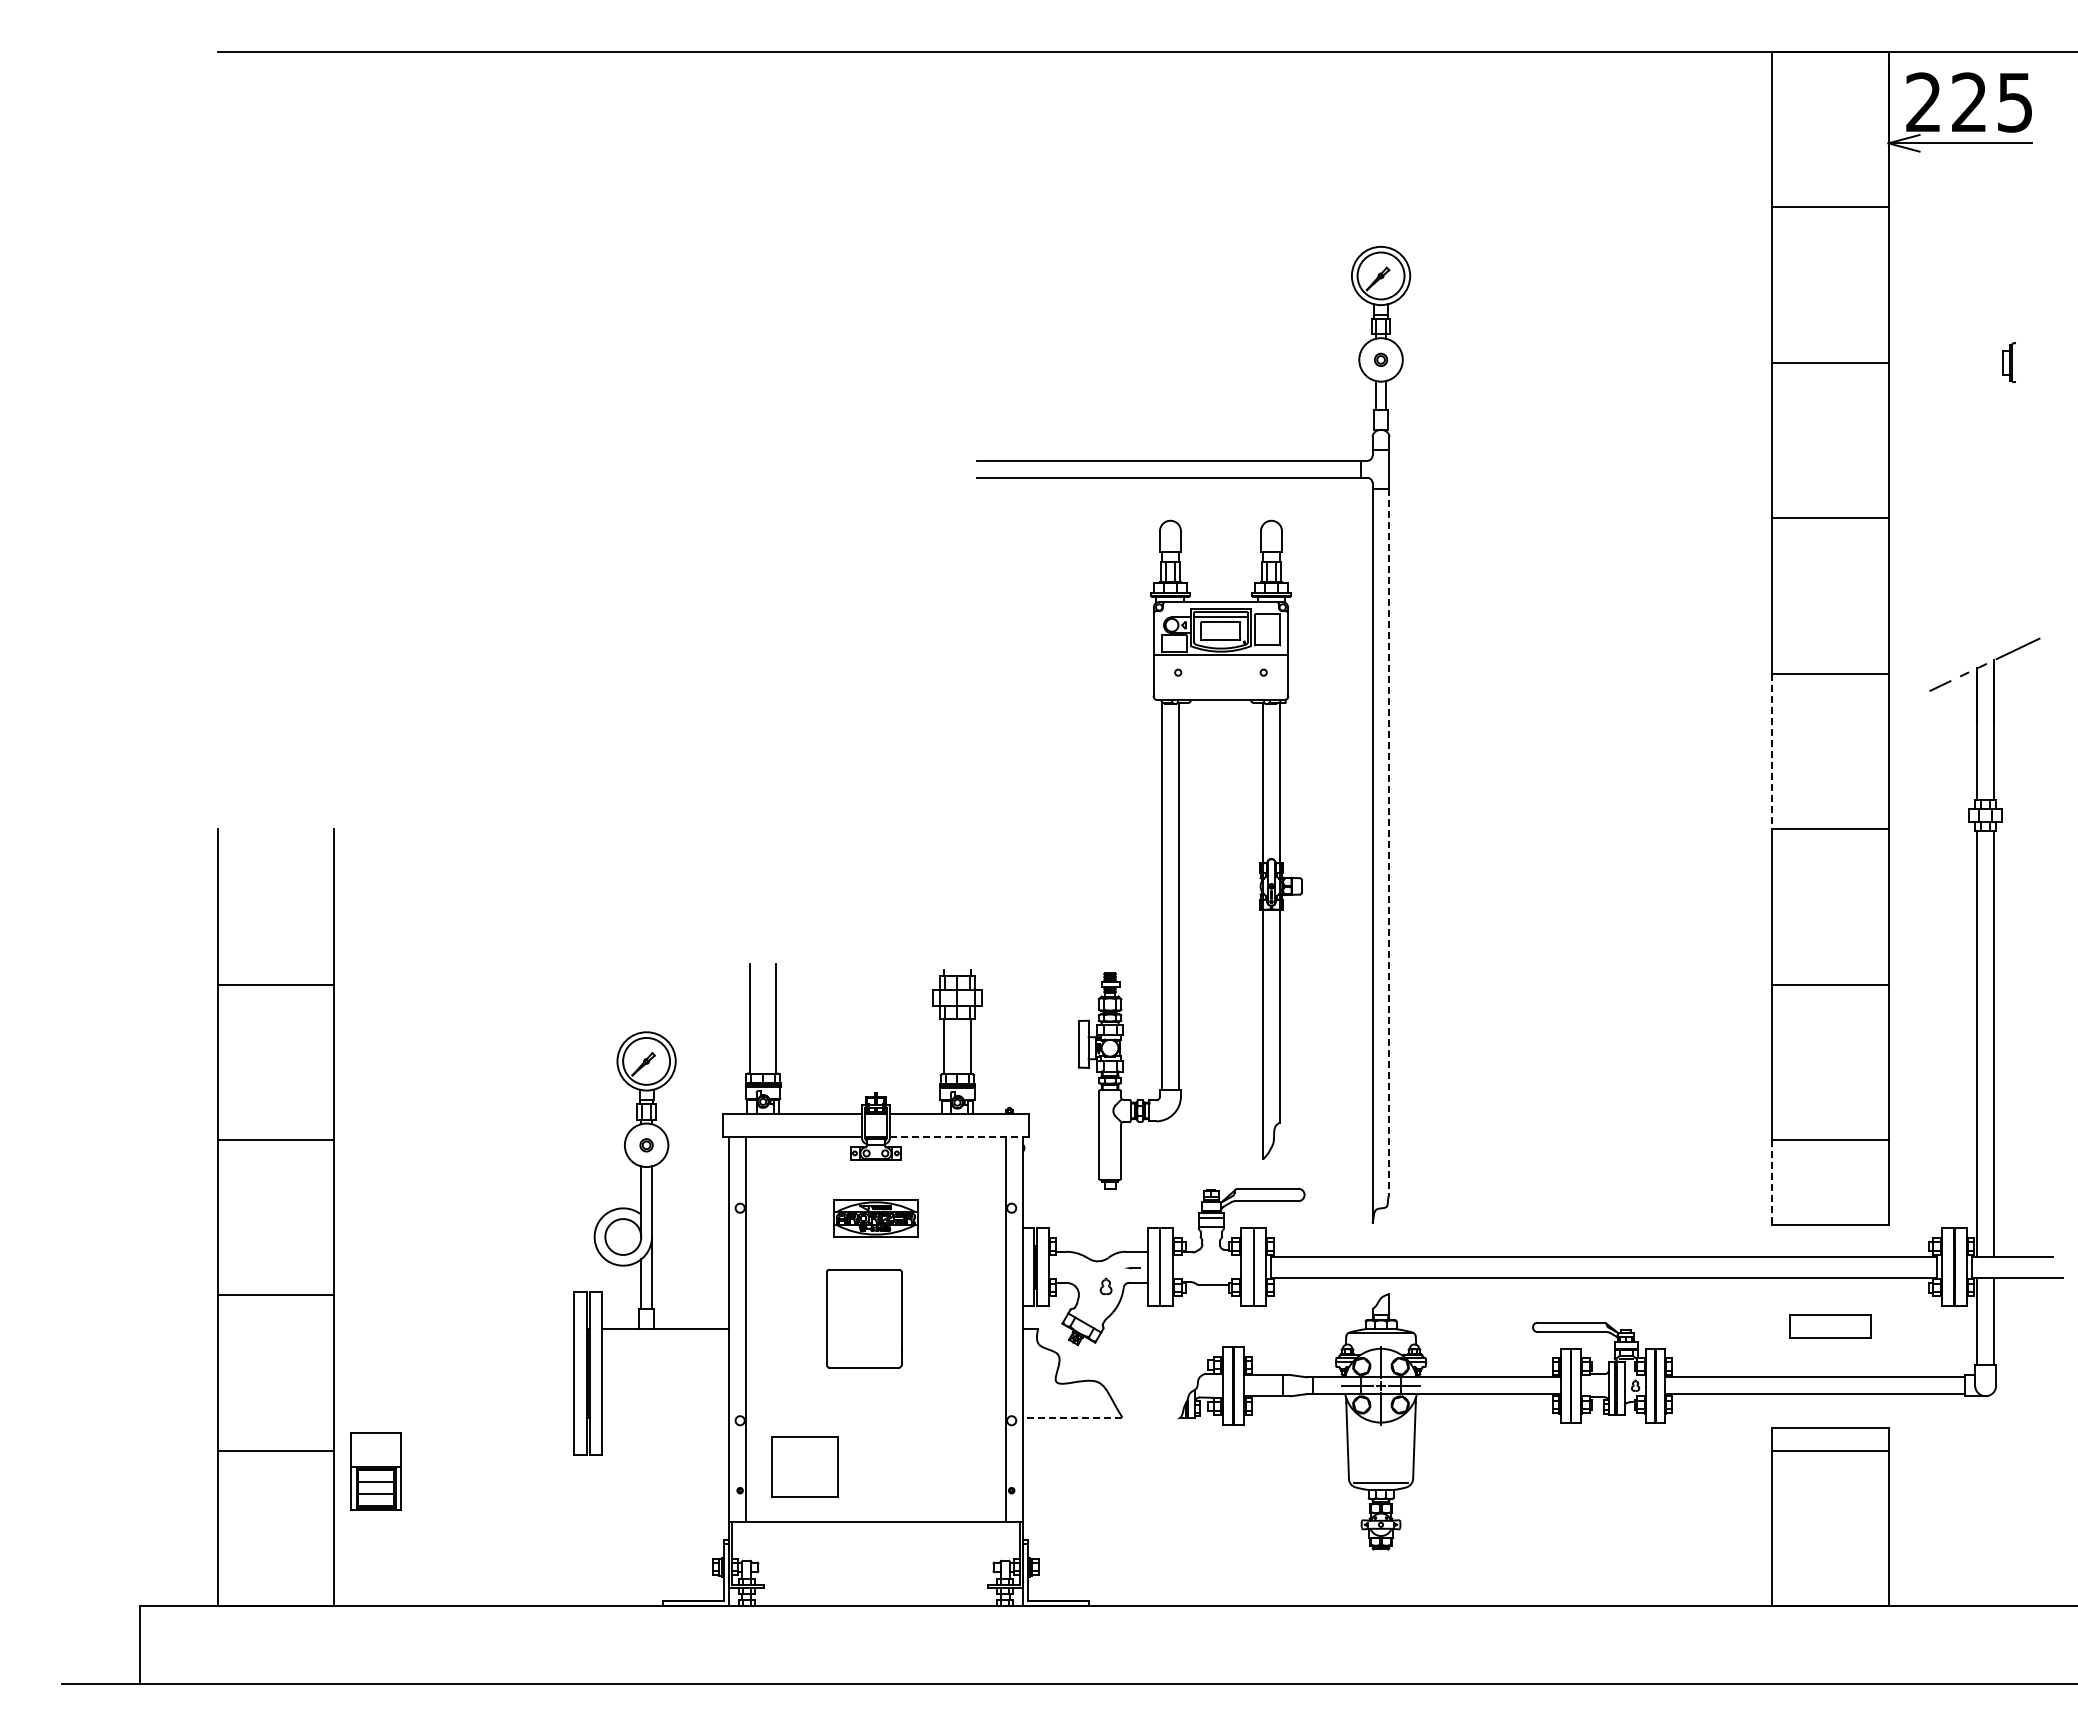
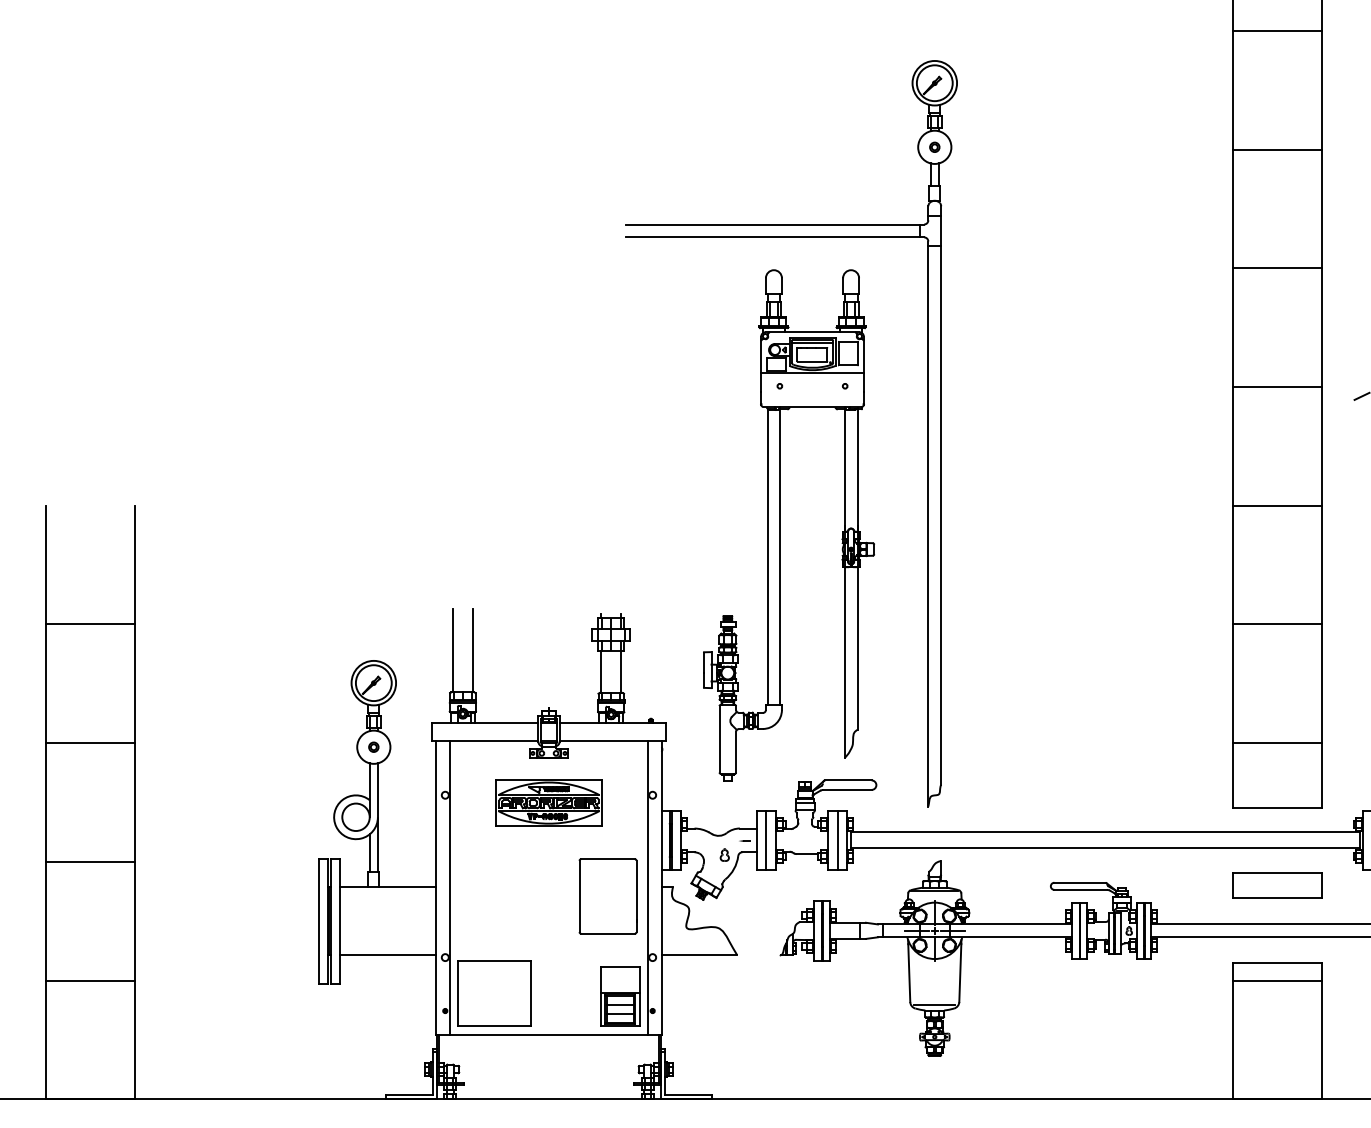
line: (1771, 751) -> (1233, 446), dashed -> solid
line: (1389, 841) -> (941, 515), dashed -> solid
line: (959, 1136) -> (612, 740), dashed -> solid
line: (1771, 1182) -> (1233, 775), dashed -> solid
part: (875, 1218) -> (548, 803), size x1.67
part: (864, 1318) -> (608, 896), moved
part: (1830, 1326) -> (1278, 885), size x1.43
line: (665, 1417) -> (388, 955), added
line: (1072, 1417) -> (699, 955), dashed -> solid
part: (804, 1467) -> (494, 993), size x1.43
part: (375, 1471) -> (619, 996), moved

